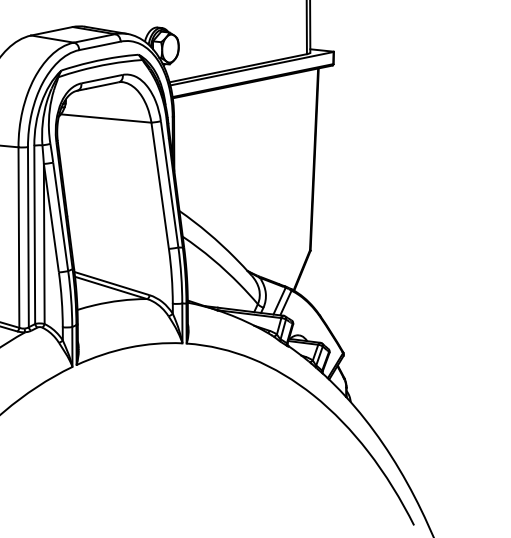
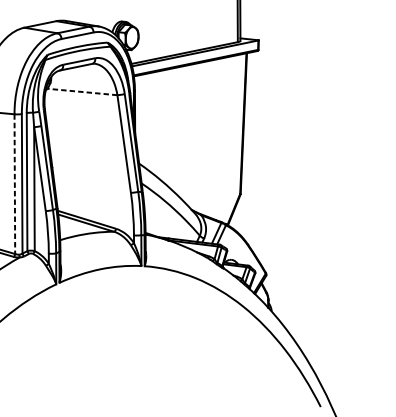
line: (105, 118) -> (81, 91), solid -> dashed
line: (18, 238) -> (14, 184), solid -> dashed

